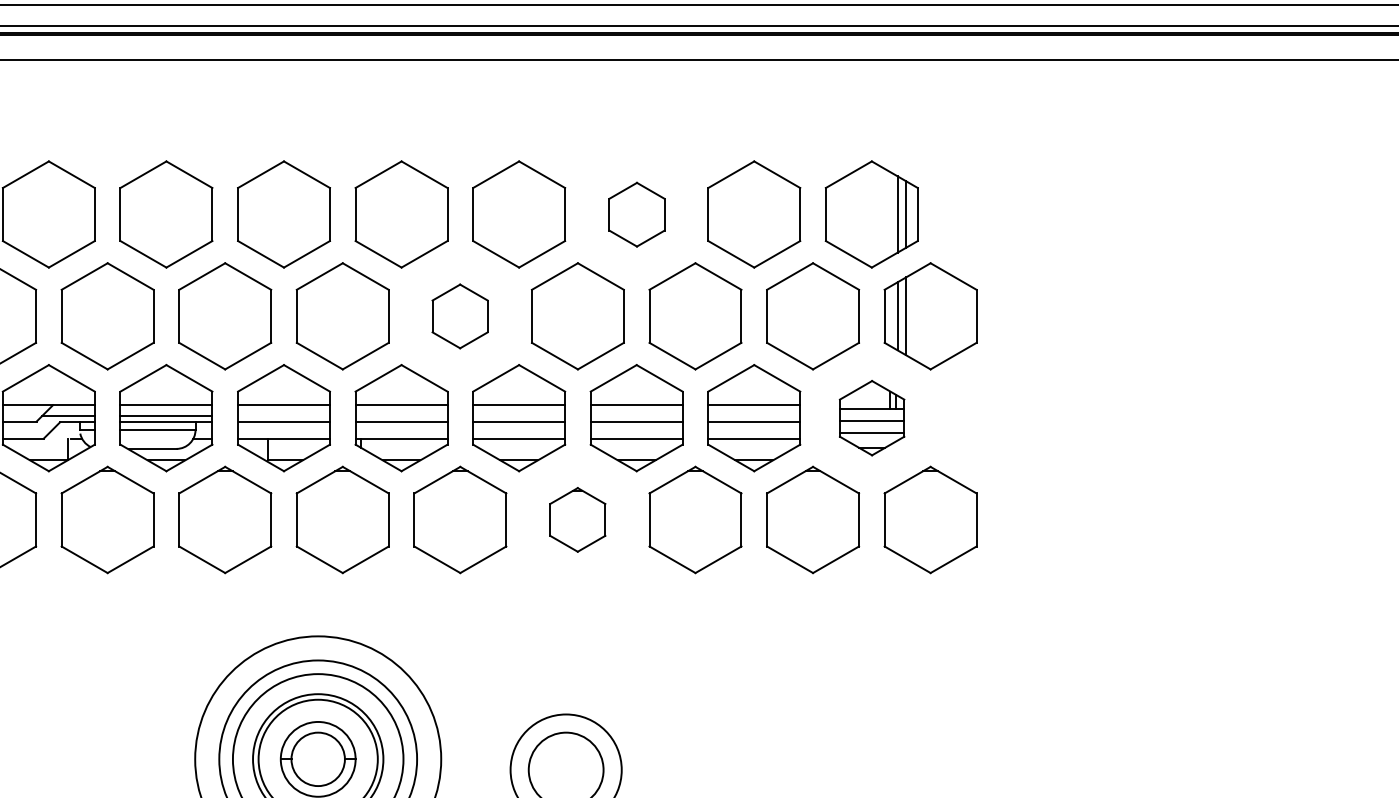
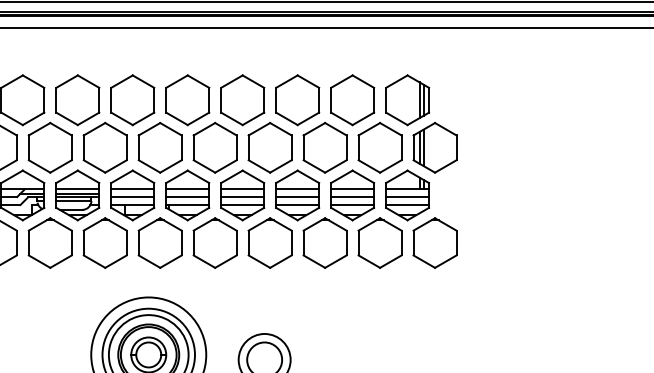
part: (636, 215) -> (297, 100), size x1.67
part: (458, 315) -> (214, 147), size x1.67
part: (871, 418) -> (407, 195), size x1.43
part: (576, 518) -> (269, 242), size x1.67

